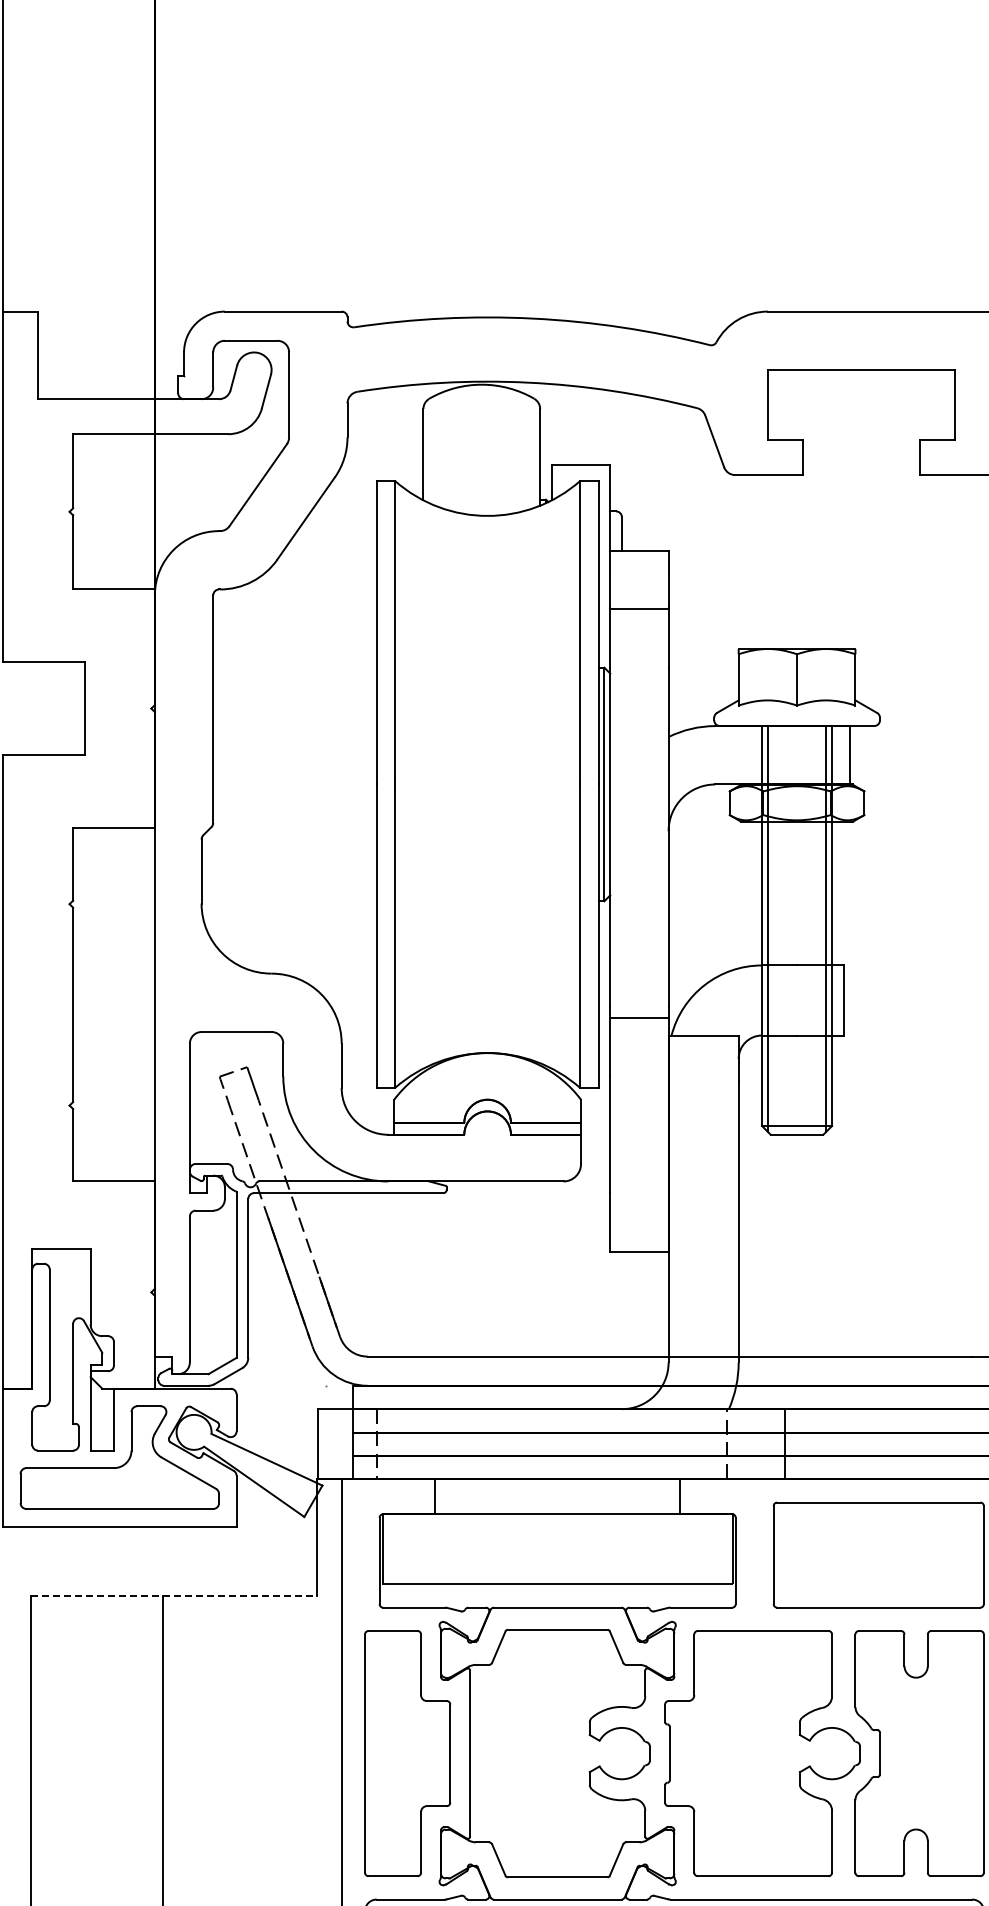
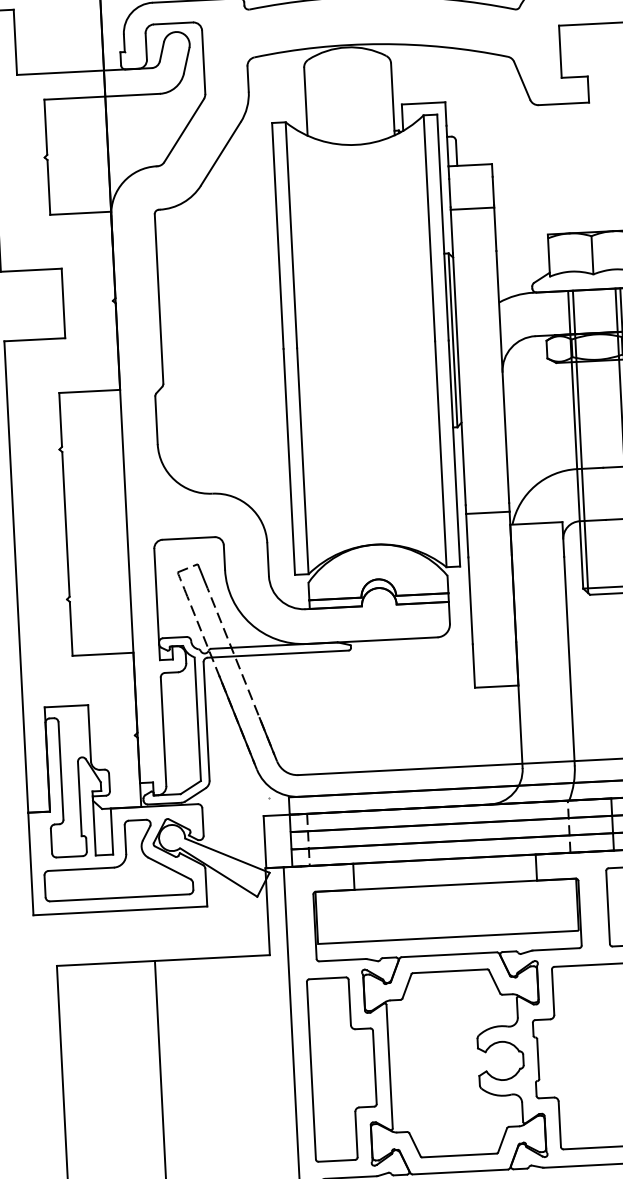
line: (174, 1595) -> (163, 960), dashed -> solid

